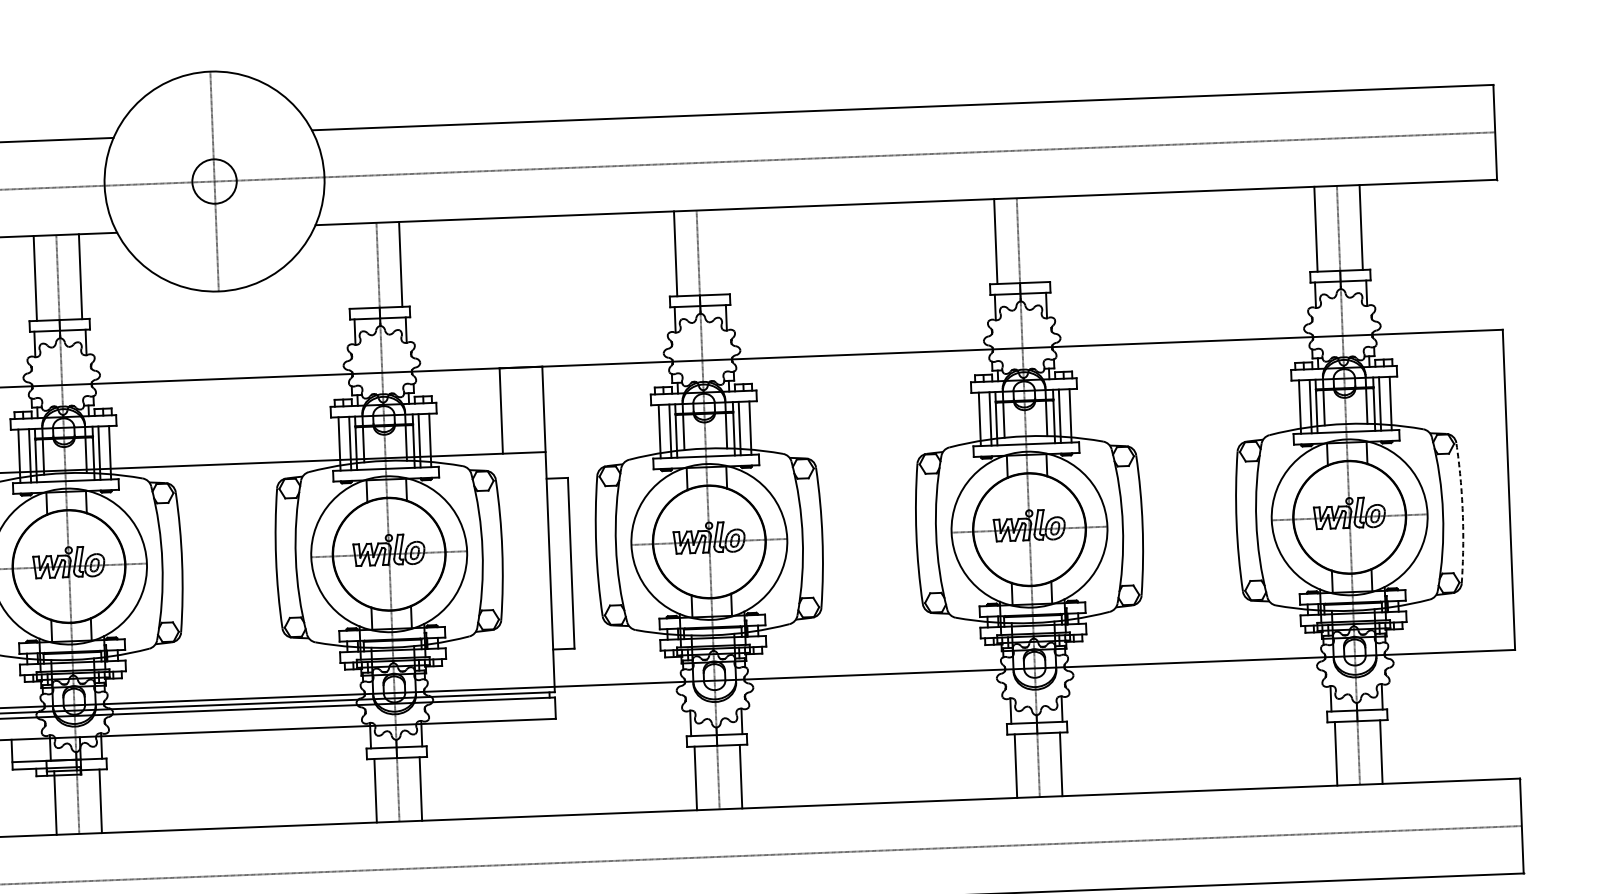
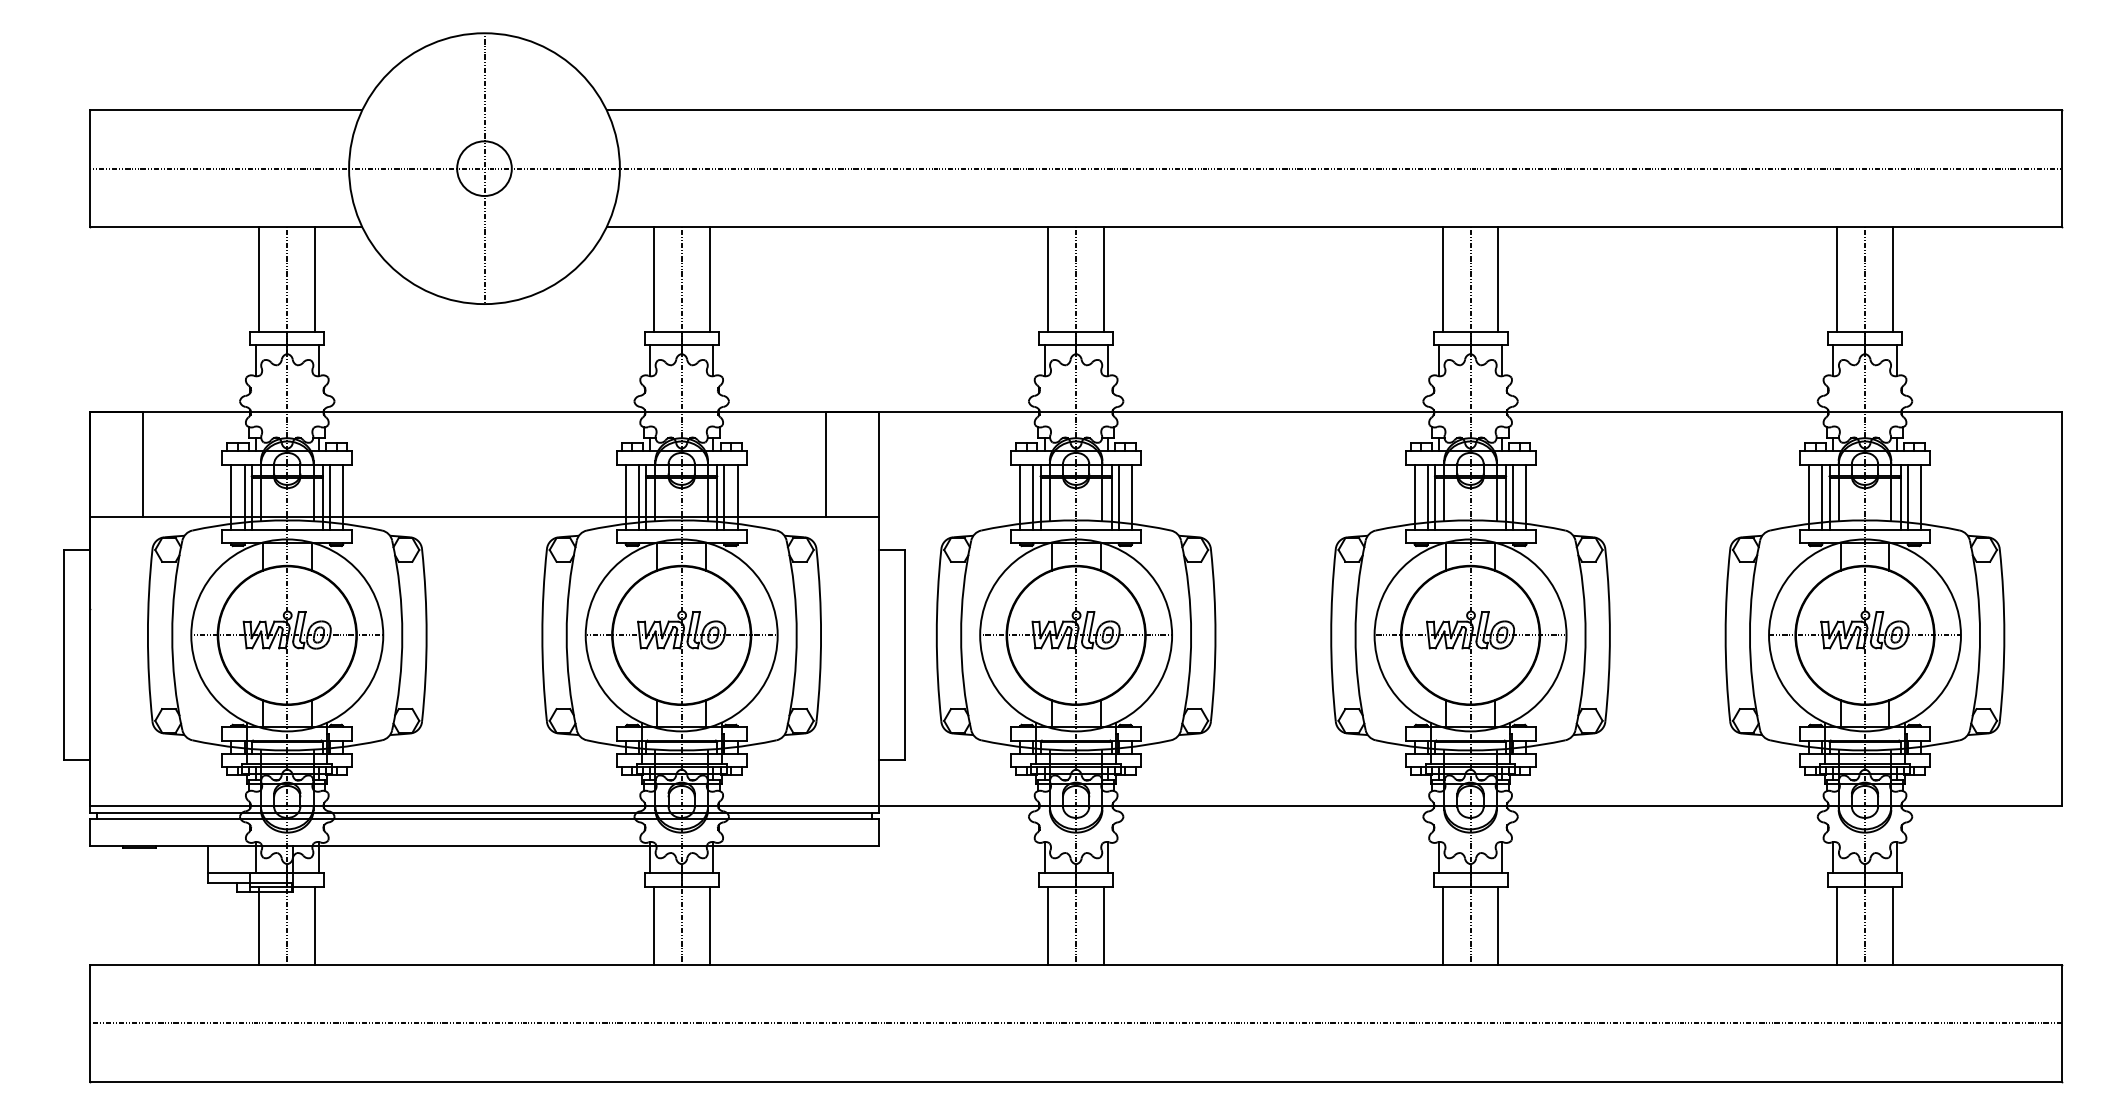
line: (1041, 239) -> (1498, 279), added
line: (721, 252) -> (1104, 279), added
line: (355, 266) -> (653, 279), added
arc: (1462, 513) -> (2004, 635), dashed -> solid

